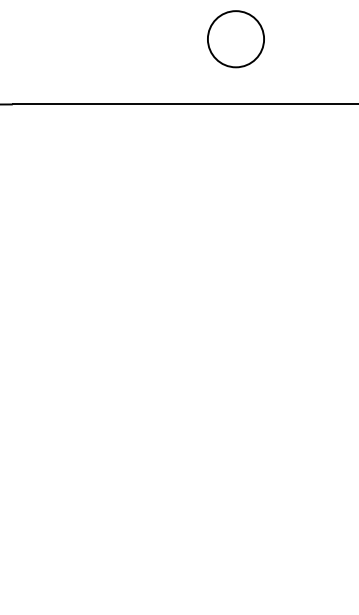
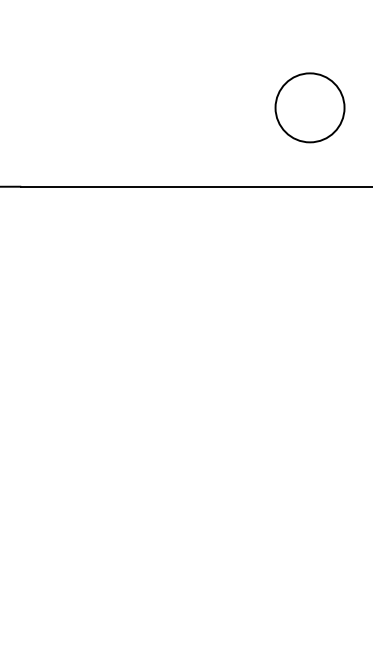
circle: (235, 39) -> (309, 108), moved

